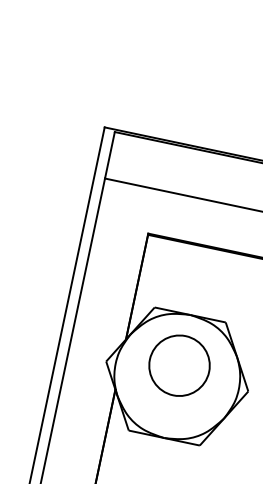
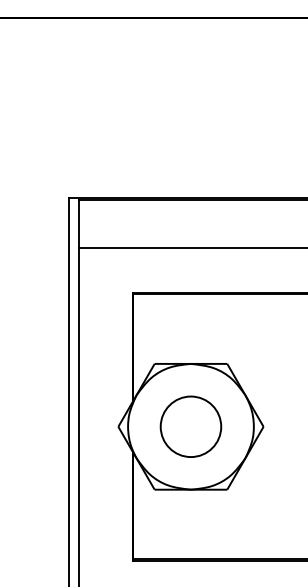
circle: (179, 365) -> (190, 426), moved

